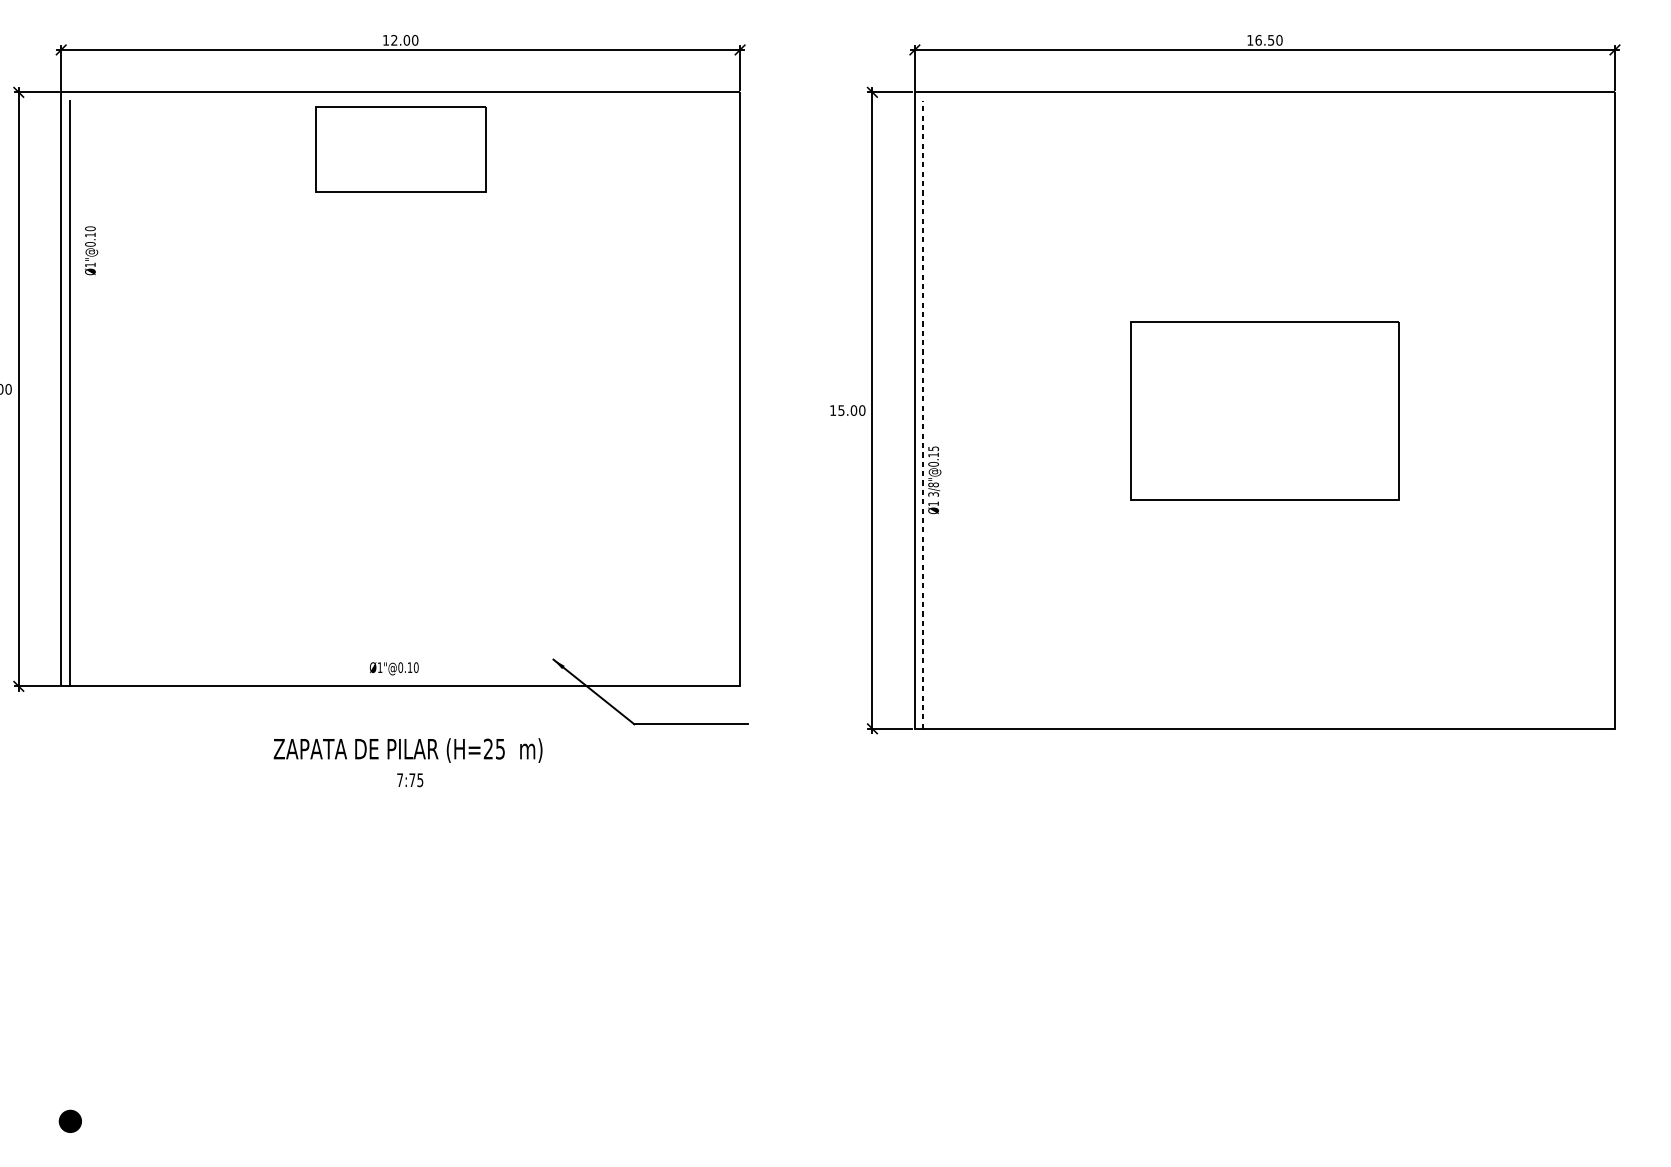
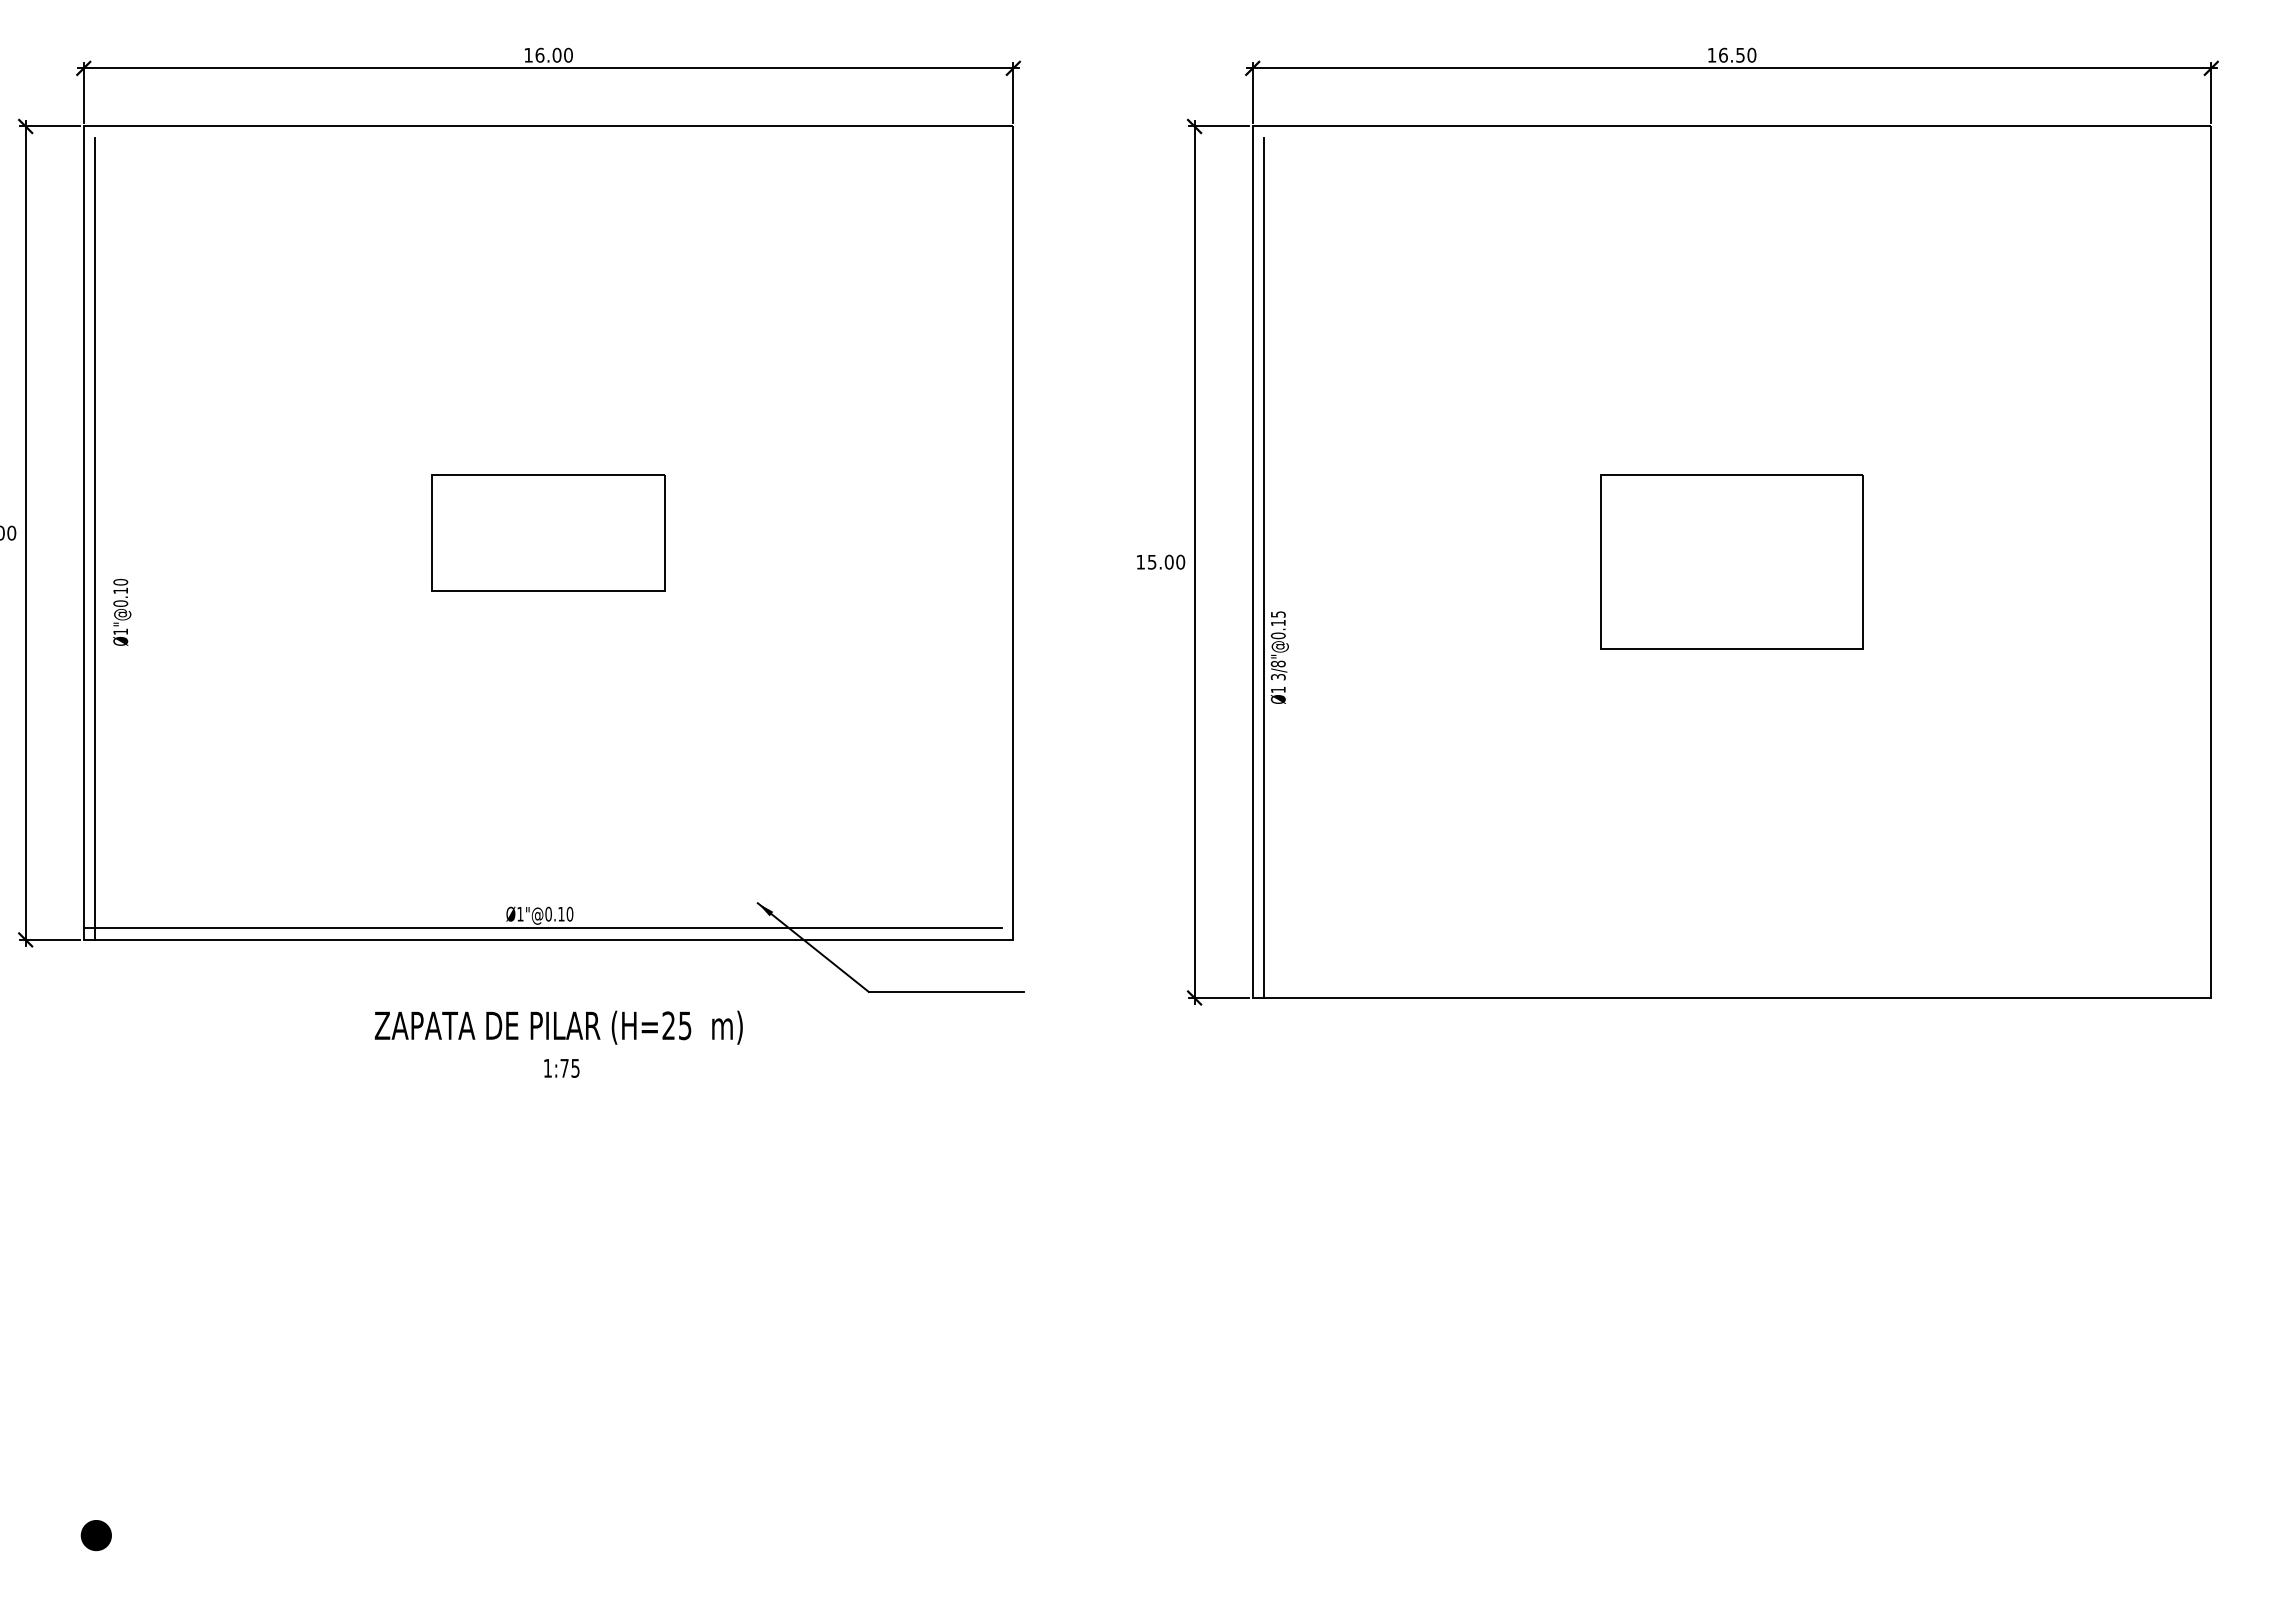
text: (394, 39) -> (539, 54), 12.00 -> 16.00
part: (400, 149) -> (548, 532), moved
text: (91, 250) -> (122, 612), moved
part: (1264, 410) -> (1731, 561), size x0.71
line: (923, 415) -> (1264, 568), dashed -> solid
line: (396, 678) -> (542, 928), added
text: (399, 780) -> (547, 1068), 7:75 -> 1:75

